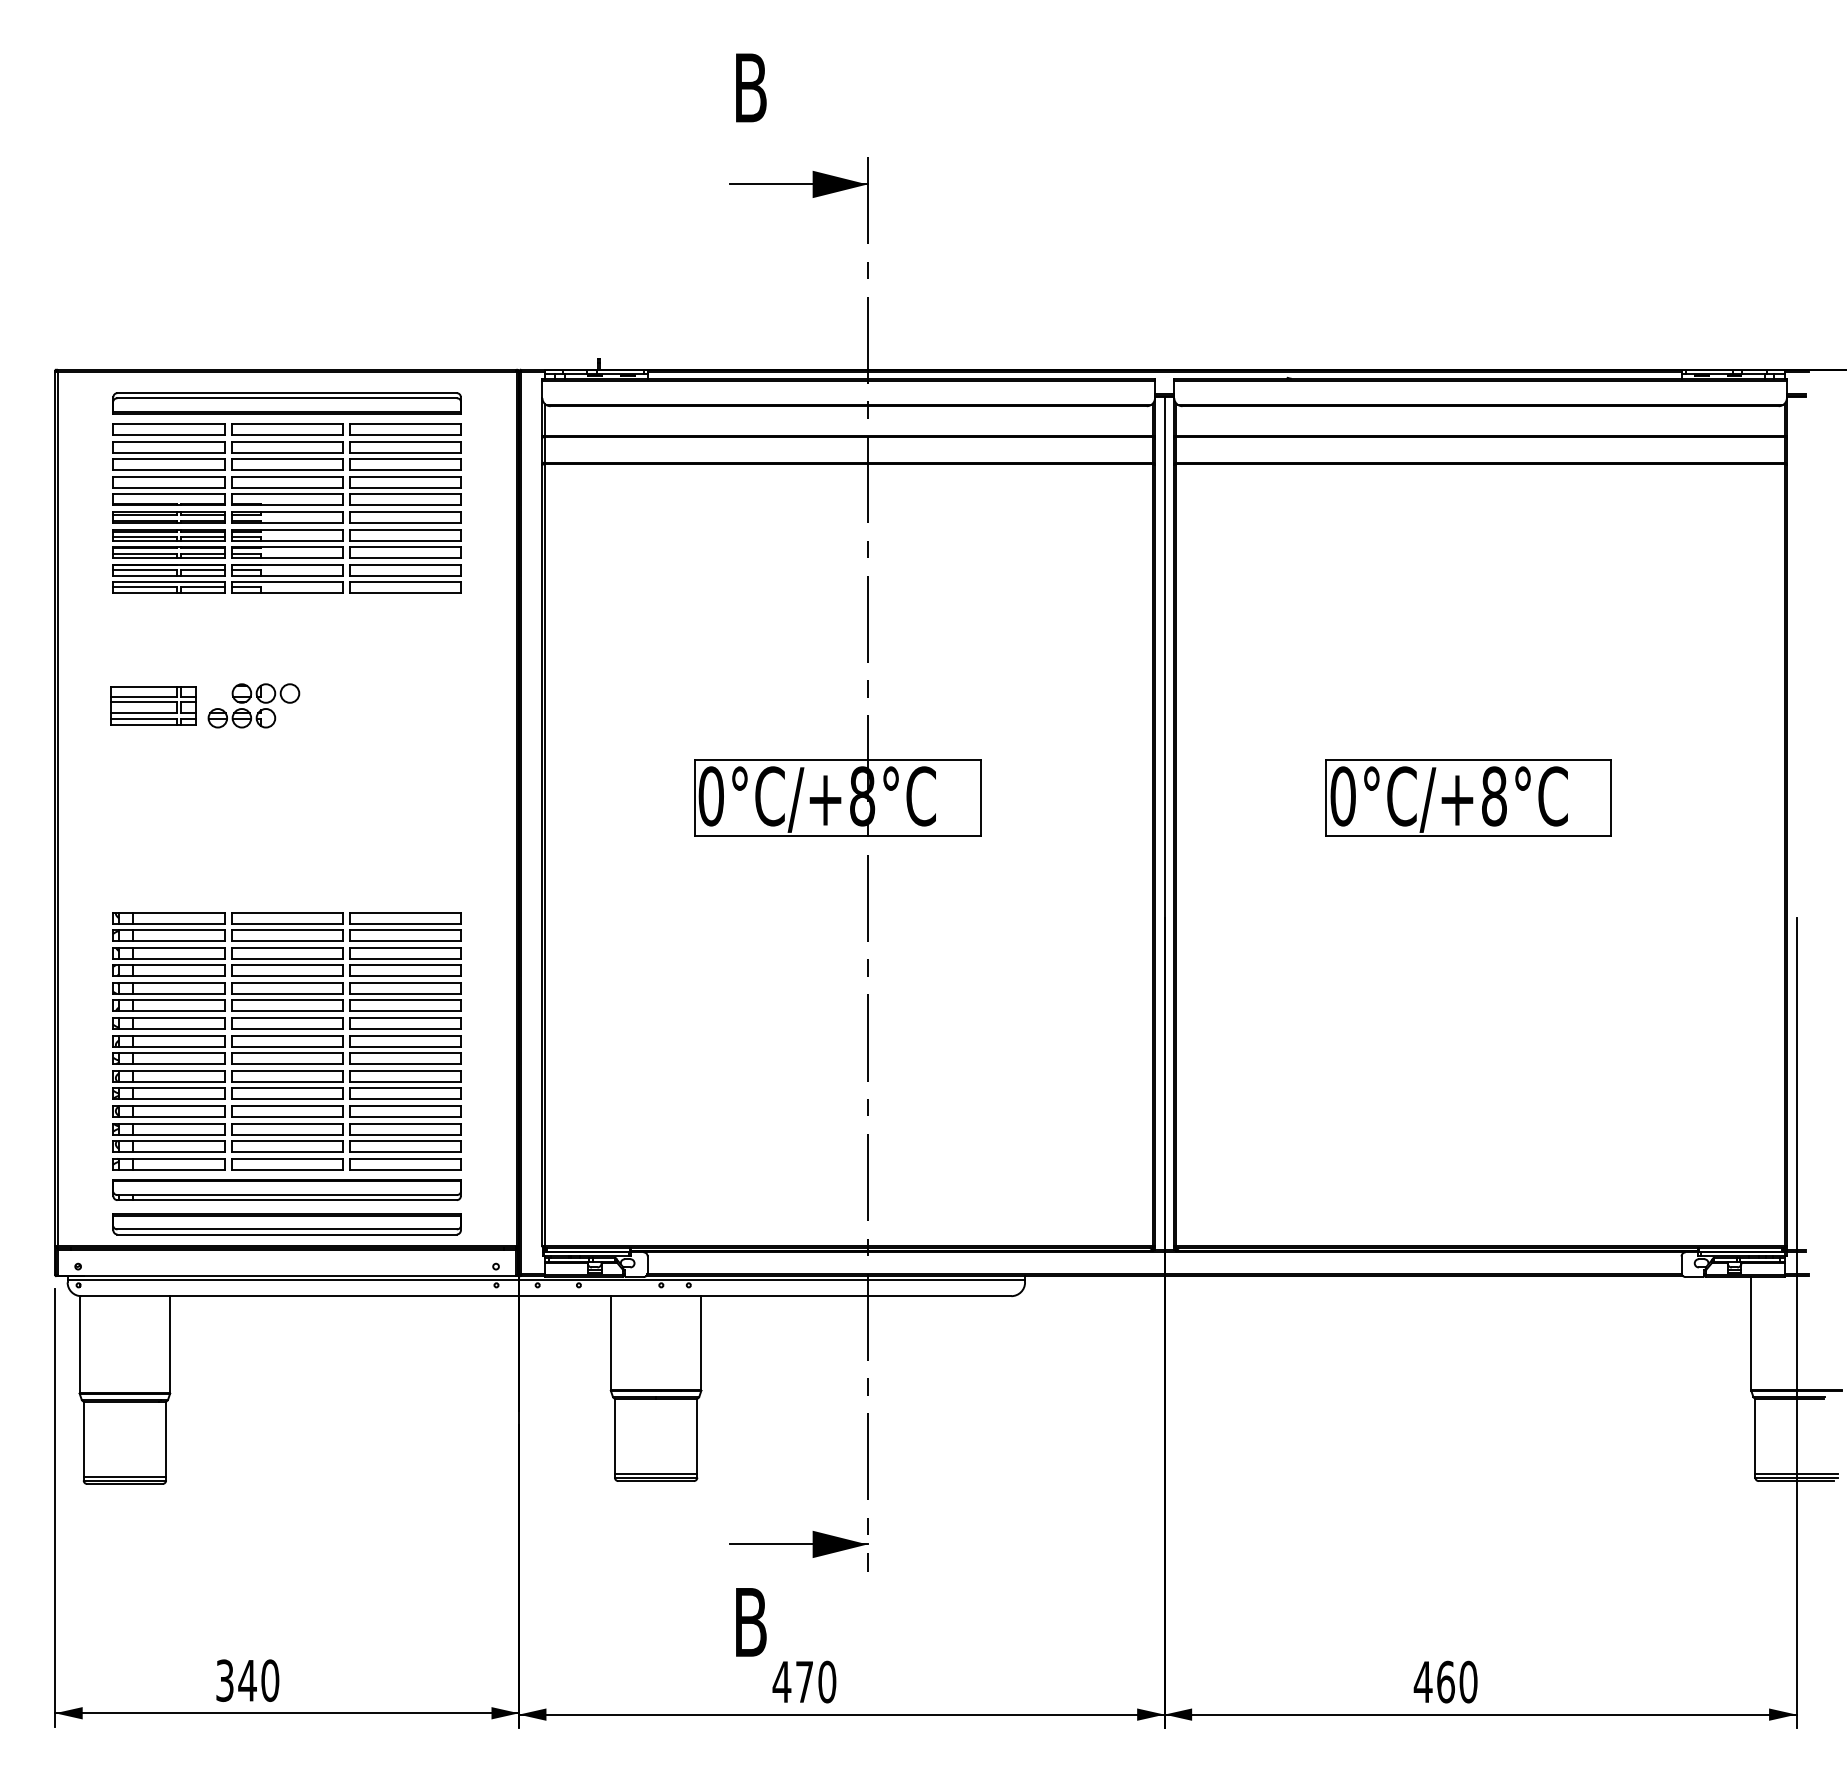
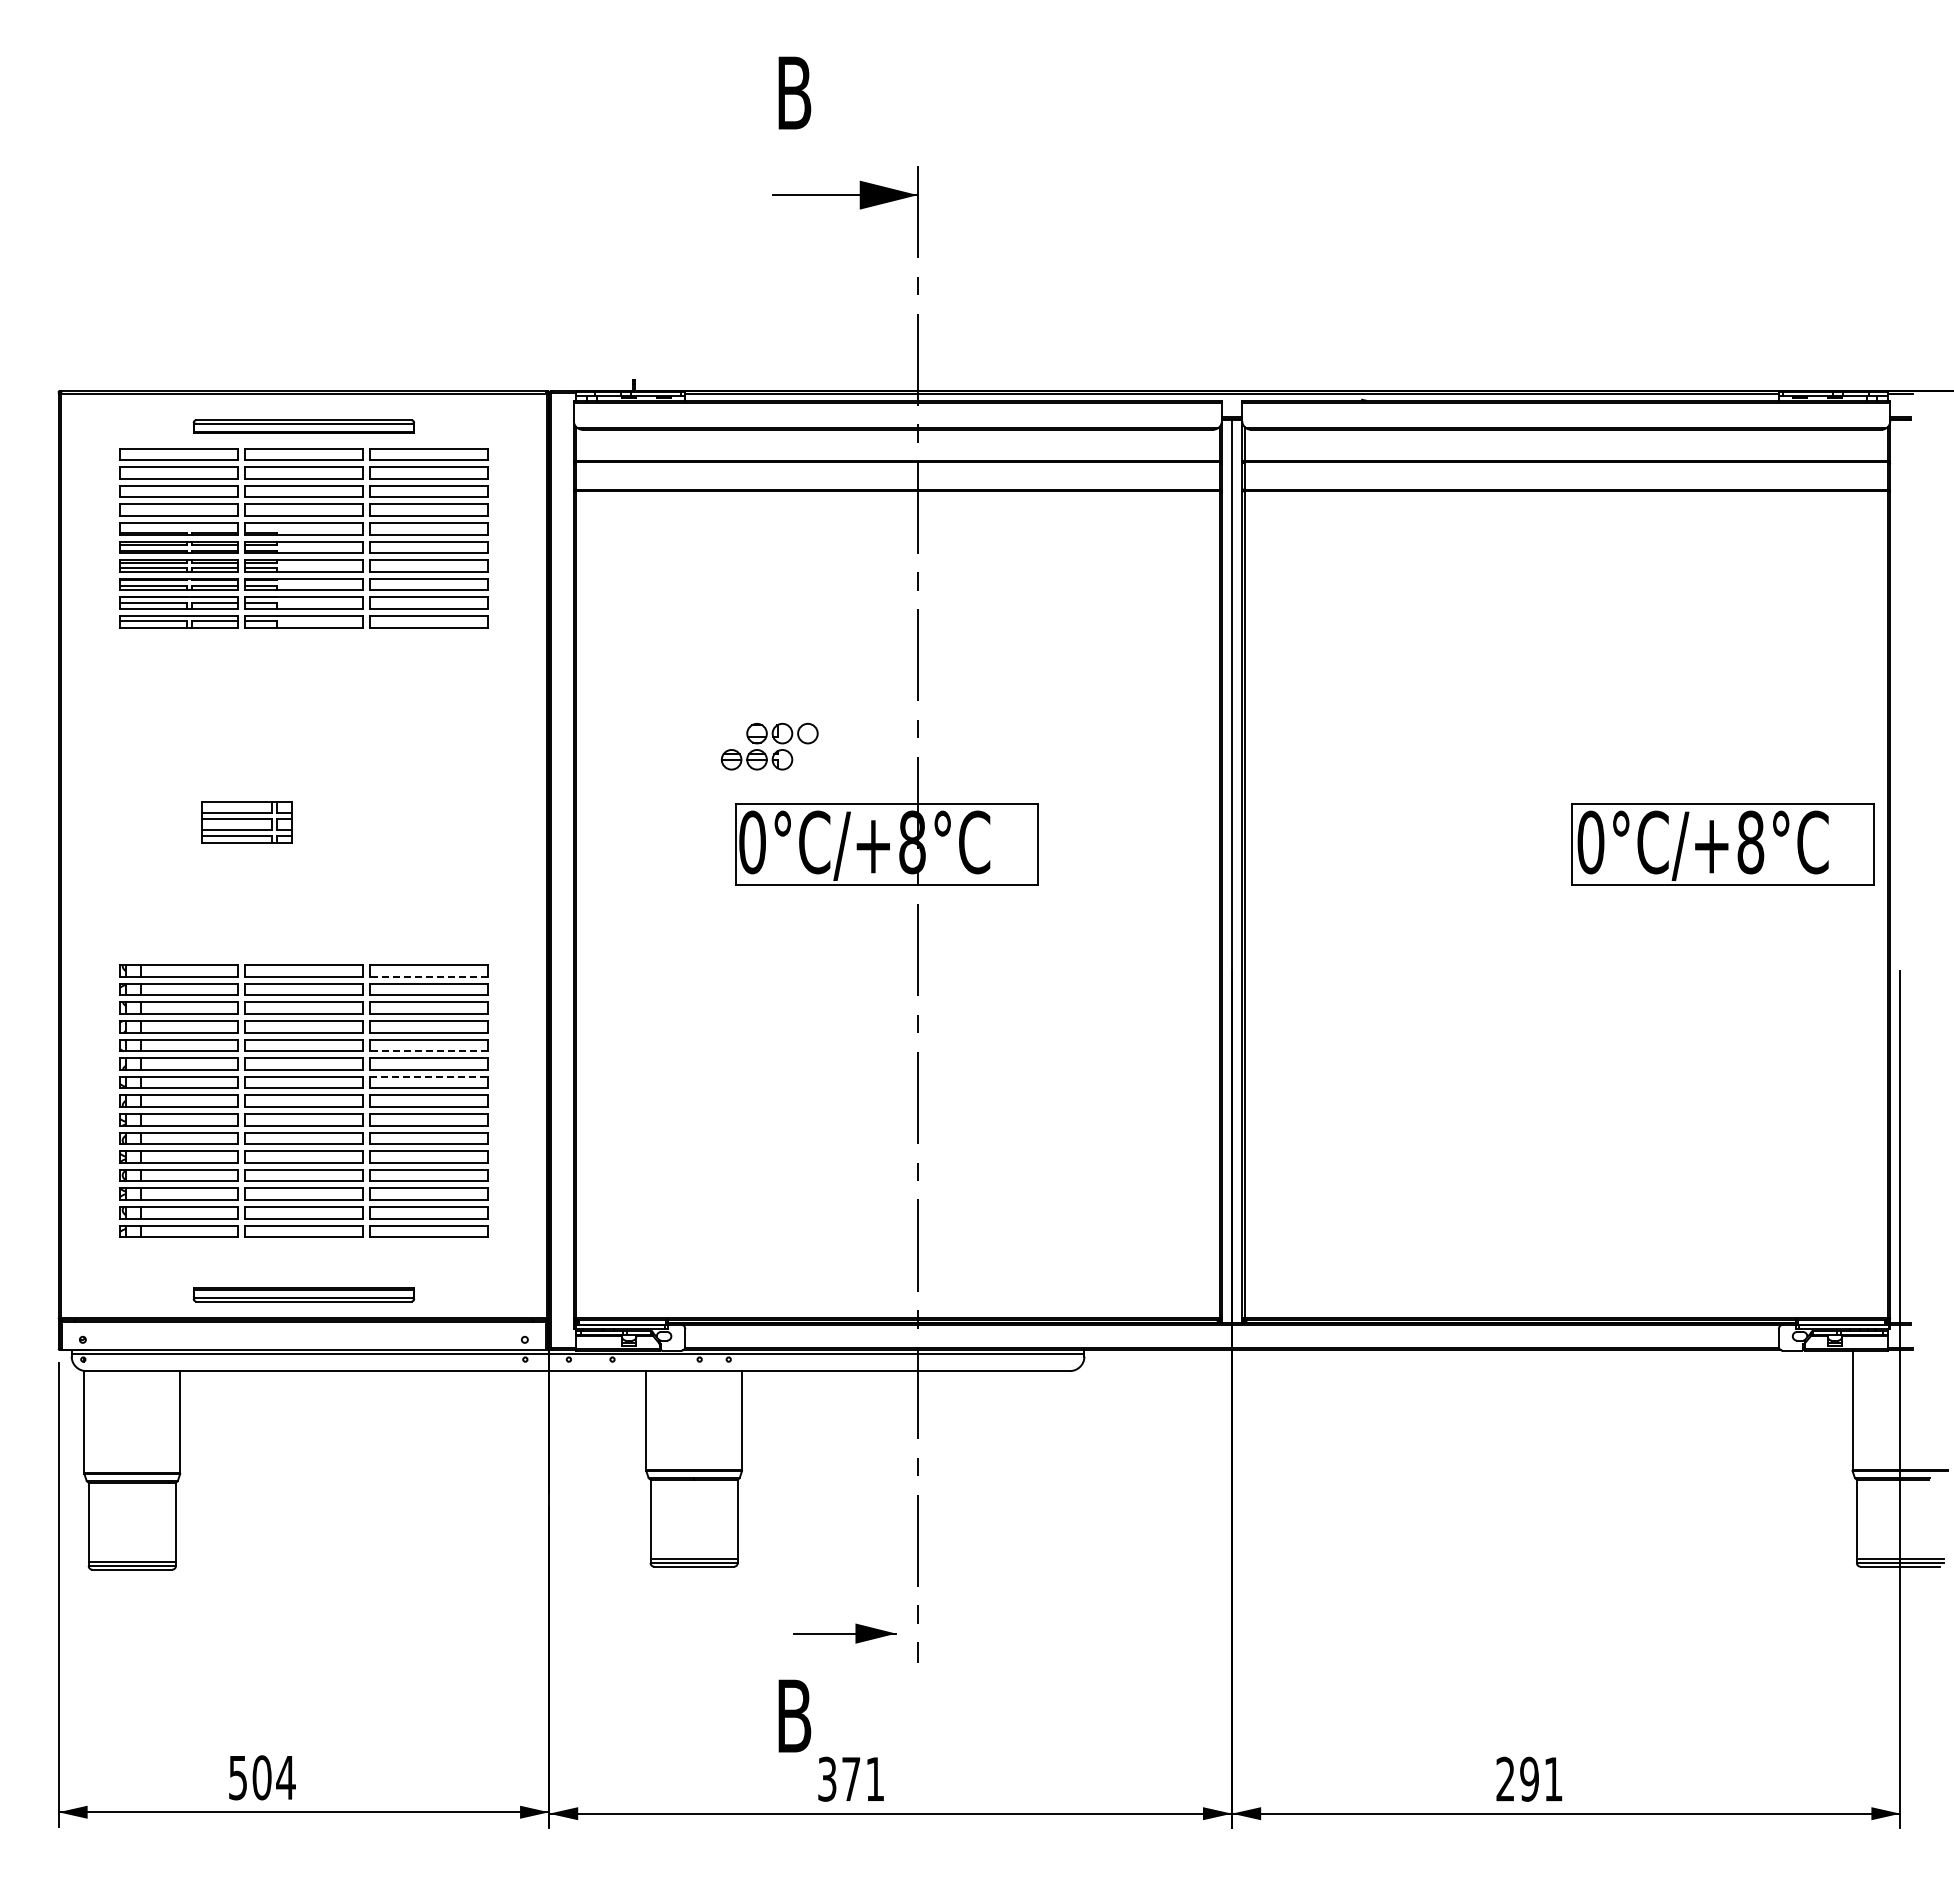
part: (286, 403) -> (303, 426), size x0.6
part: (248, 700) -> (764, 741), moved
part: (152, 705) -> (246, 822), moved
part: (1467, 798) -> (1722, 844), moved
line: (404, 923) -> (428, 976), solid -> dashed
line: (404, 994) -> (428, 1051), solid -> dashed
line: (404, 1017) -> (428, 1076), solid -> dashed
part: (286, 1189) -> (303, 1258), removed
part: (286, 1223) -> (303, 1294), size x0.6
part: (799, 1544) -> (845, 1633), size x0.7
text: (248, 1680) -> (262, 1777), 340 -> 504
text: (803, 1681) -> (850, 1778), 470 -> 371
text: (1445, 1681) -> (1529, 1778), 460 -> 291

